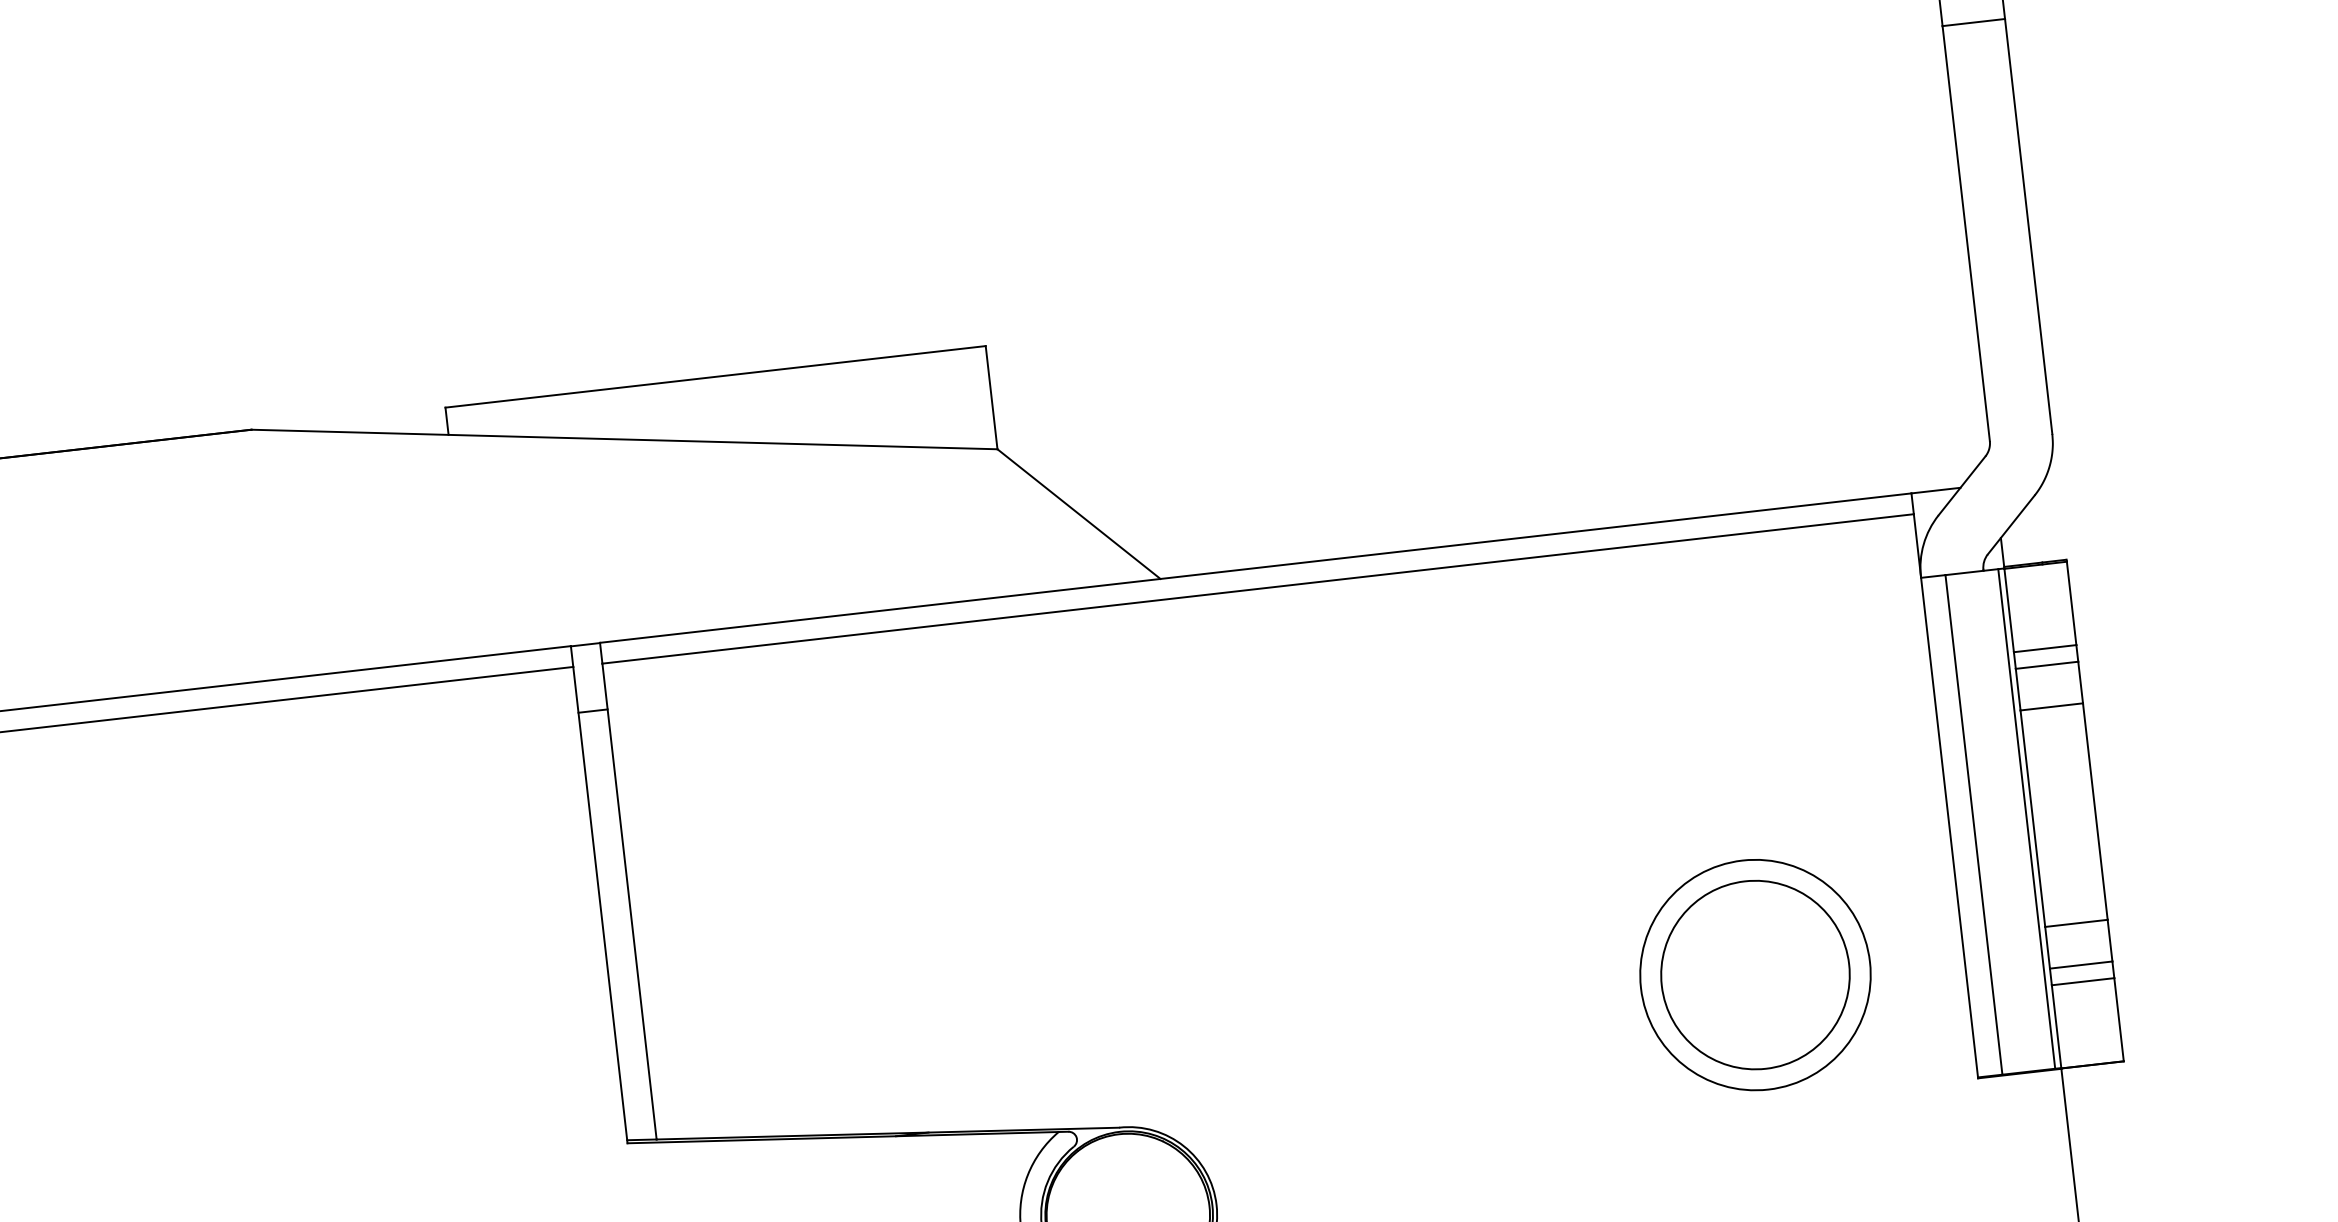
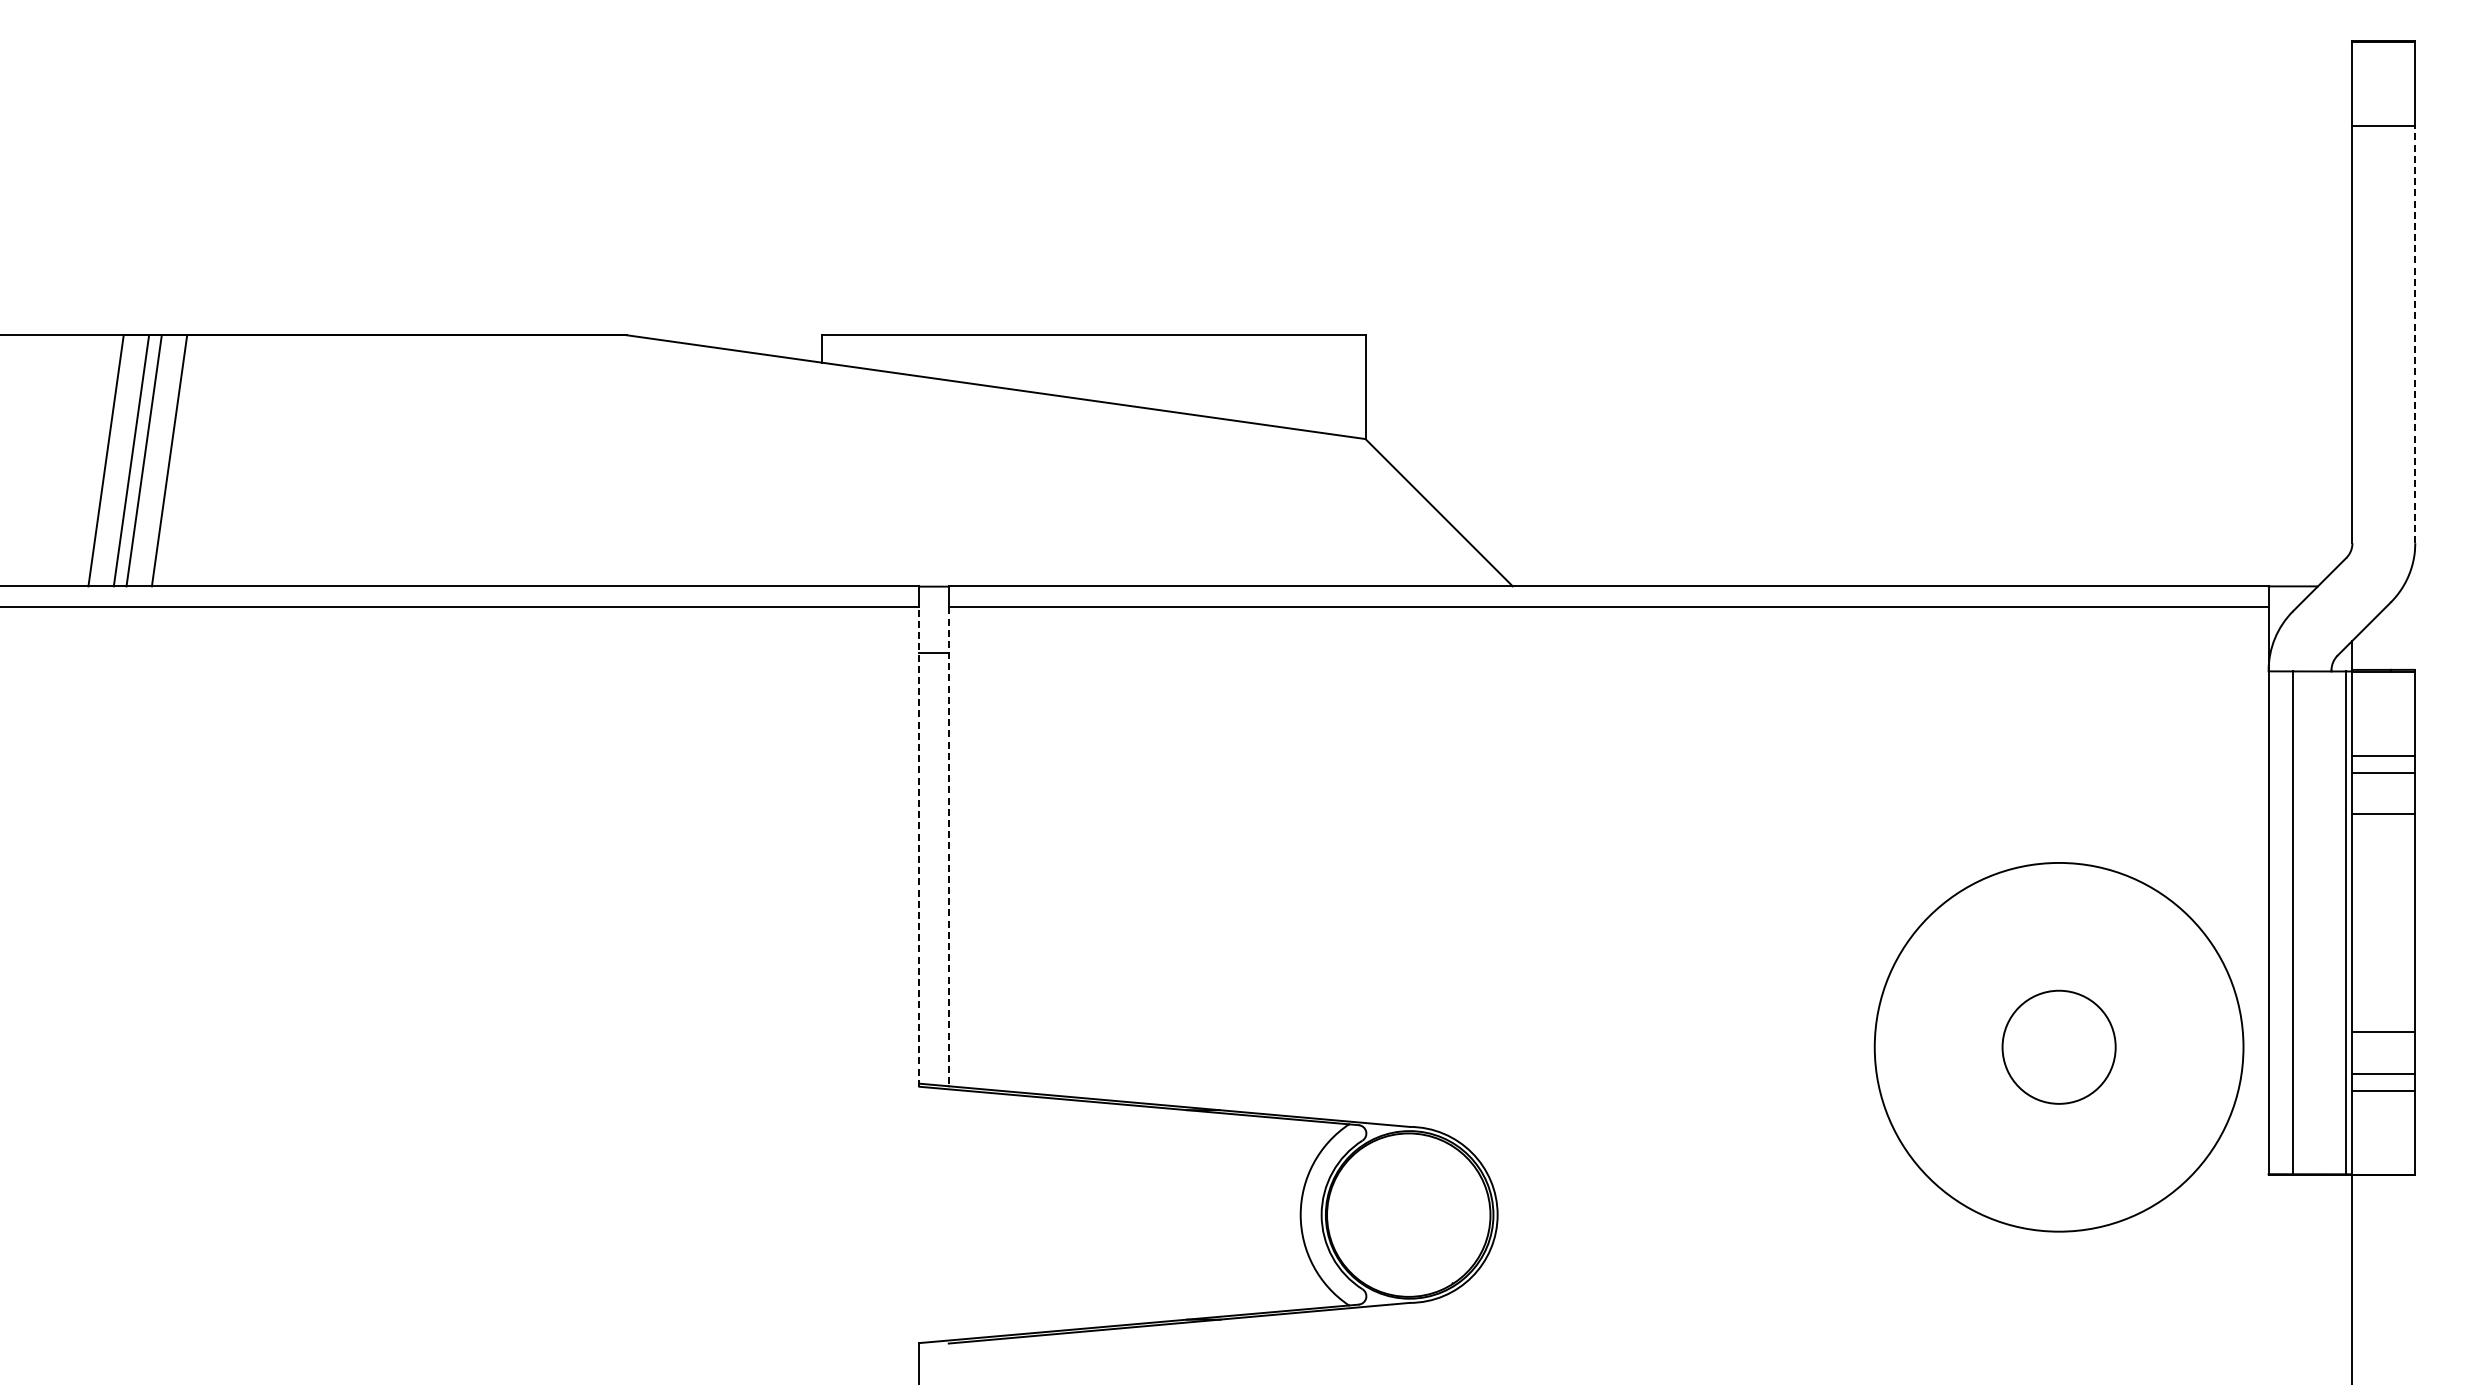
line: (2028, 226) -> (2415, 334), solid -> dashed
line: (629, 902) -> (948, 847), solid -> dashed
line: (600, 905) -> (919, 847), solid -> dashed
circle: (1754, 975) -> (2058, 1047), size x0.6
circle: (1754, 975) -> (2058, 1047), size x1.6

